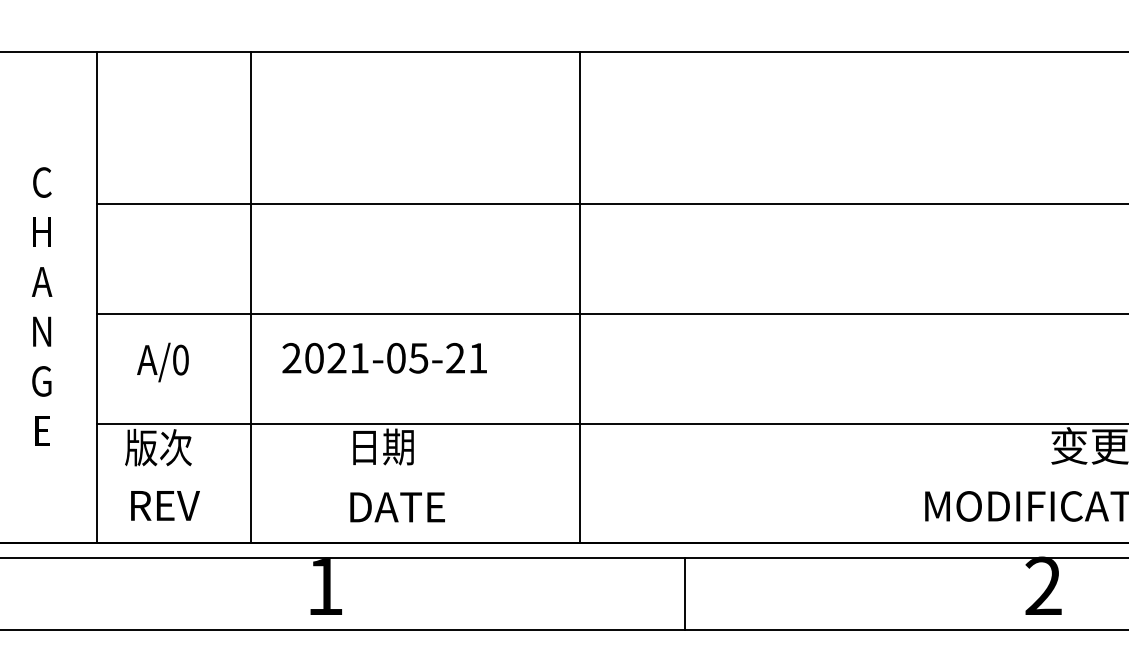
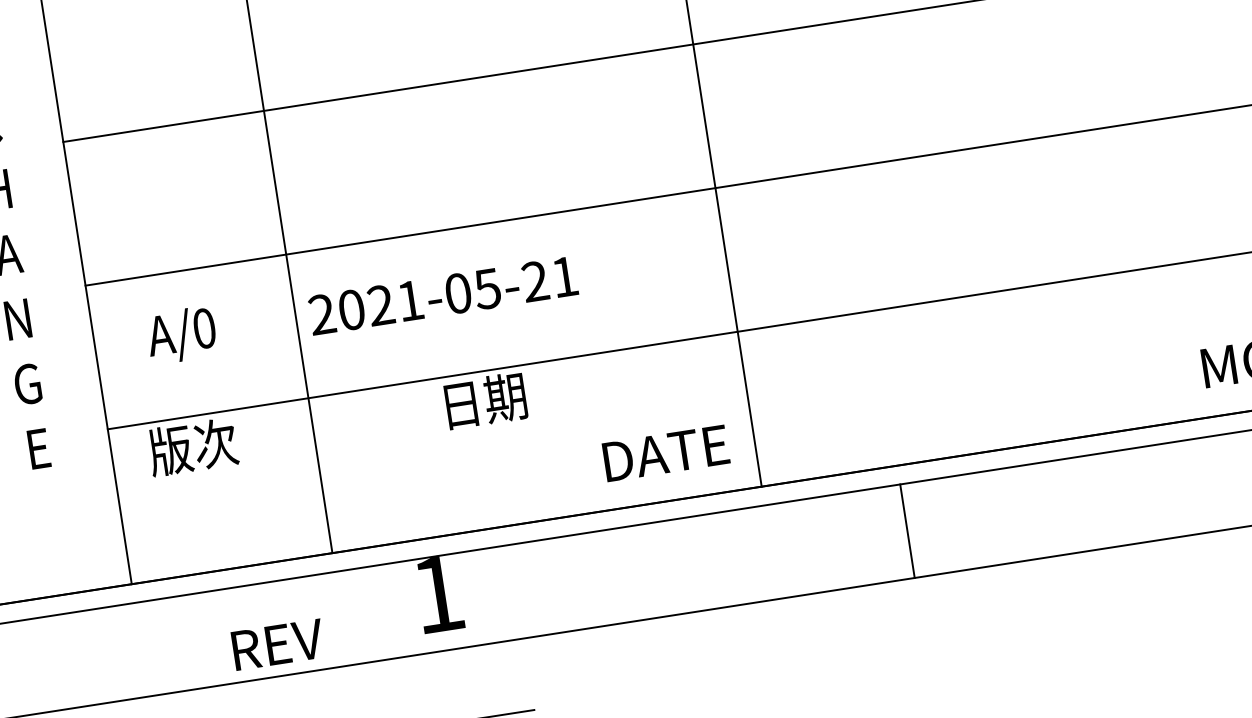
text: (384, 358) -> (442, 296), moved
text: (165, 505) -> (278, 644), moved
text: (397, 507) -> (665, 453), moved

